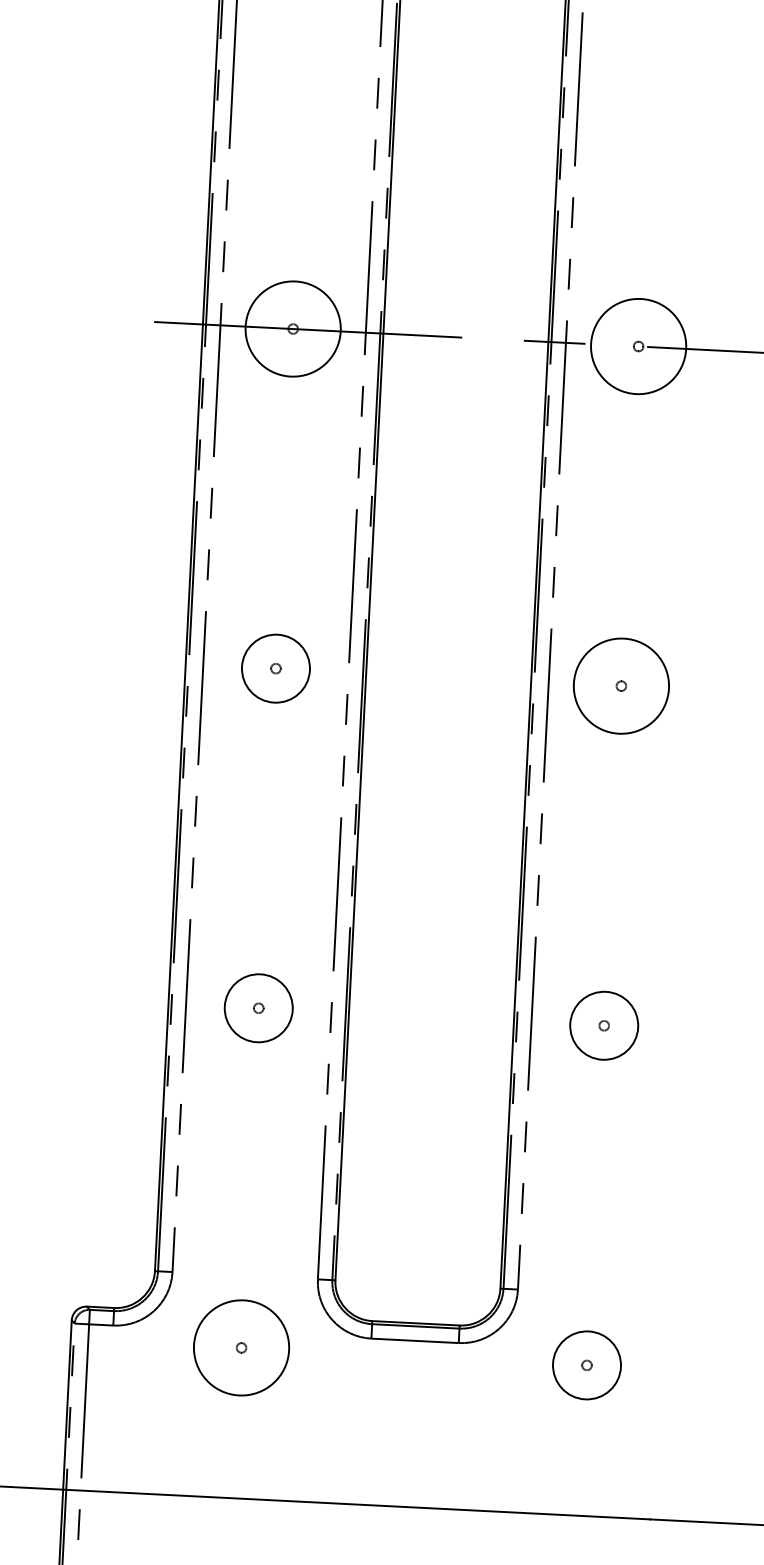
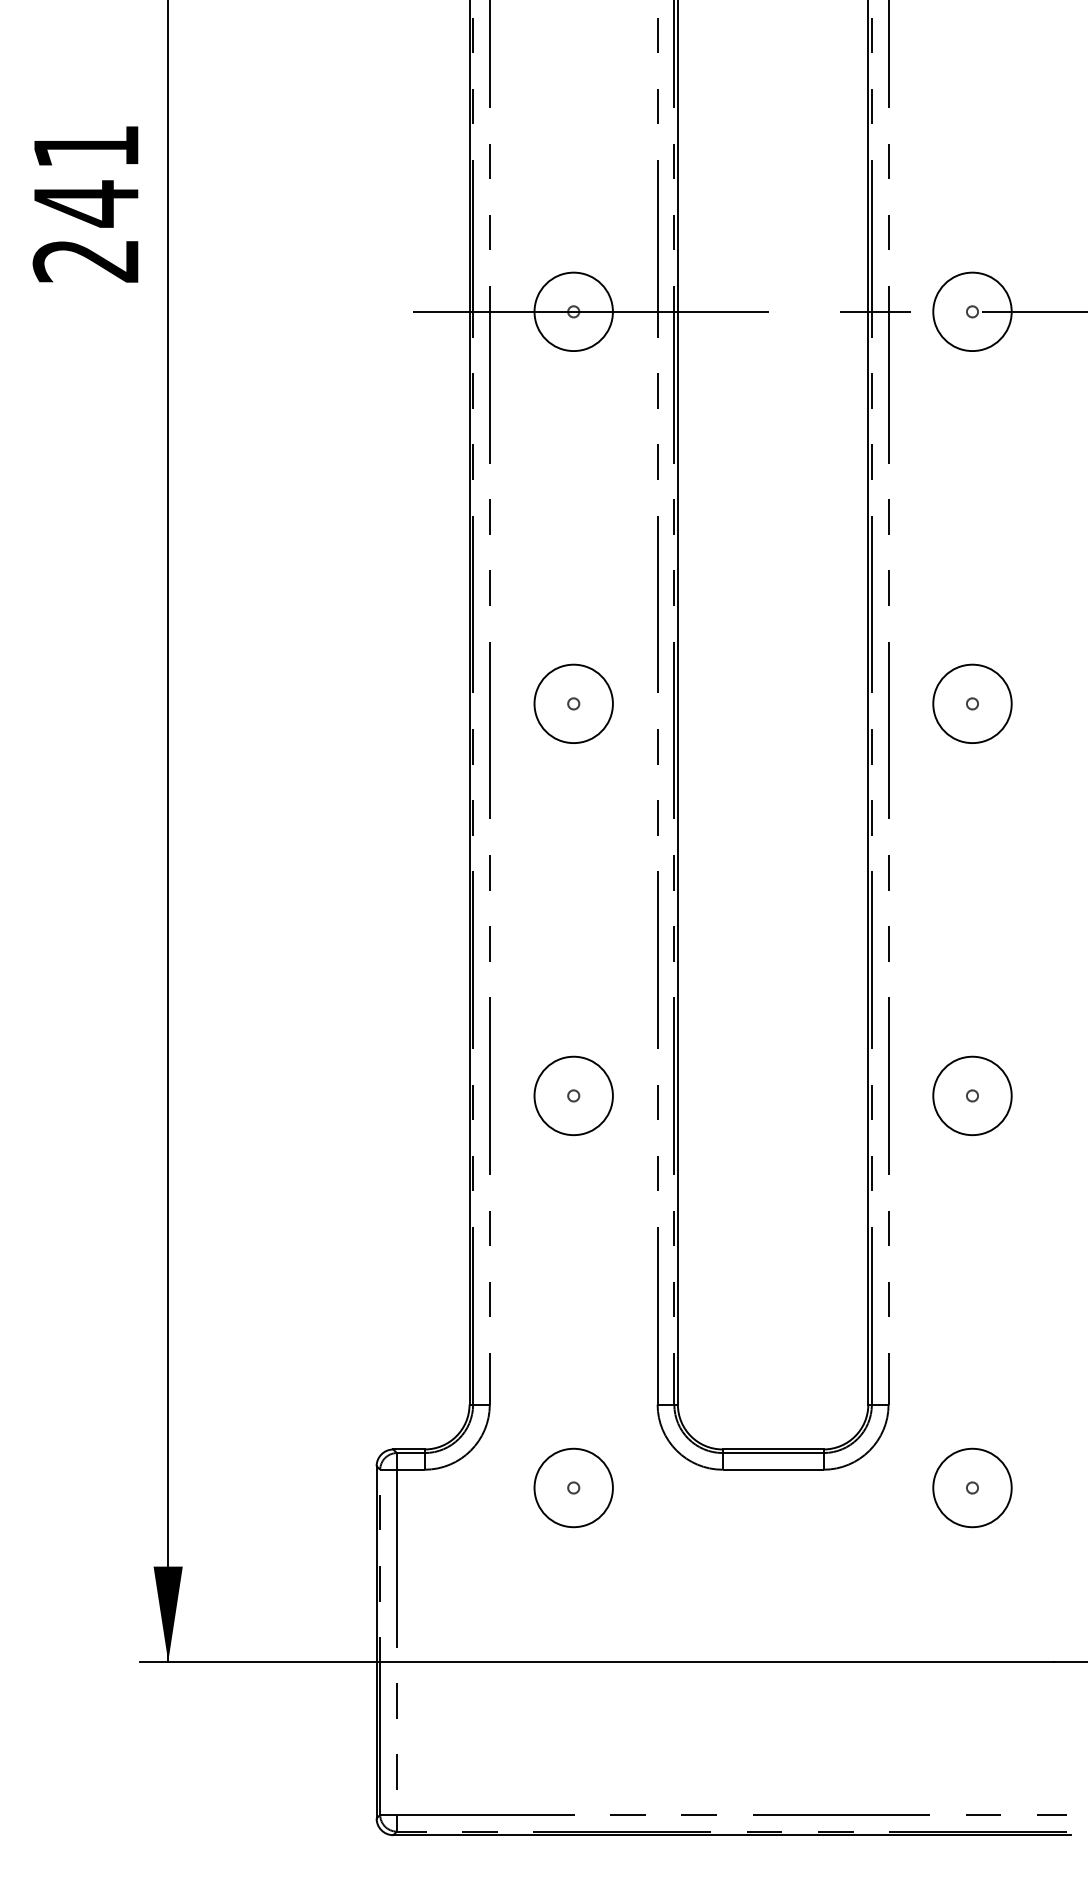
circle: (292, 328) -> (573, 311), size x0.71
circle: (638, 346) -> (972, 311), size x0.71
circle: (621, 685) -> (972, 703), size x0.71
circle: (241, 1347) -> (573, 1487), size x0.71

